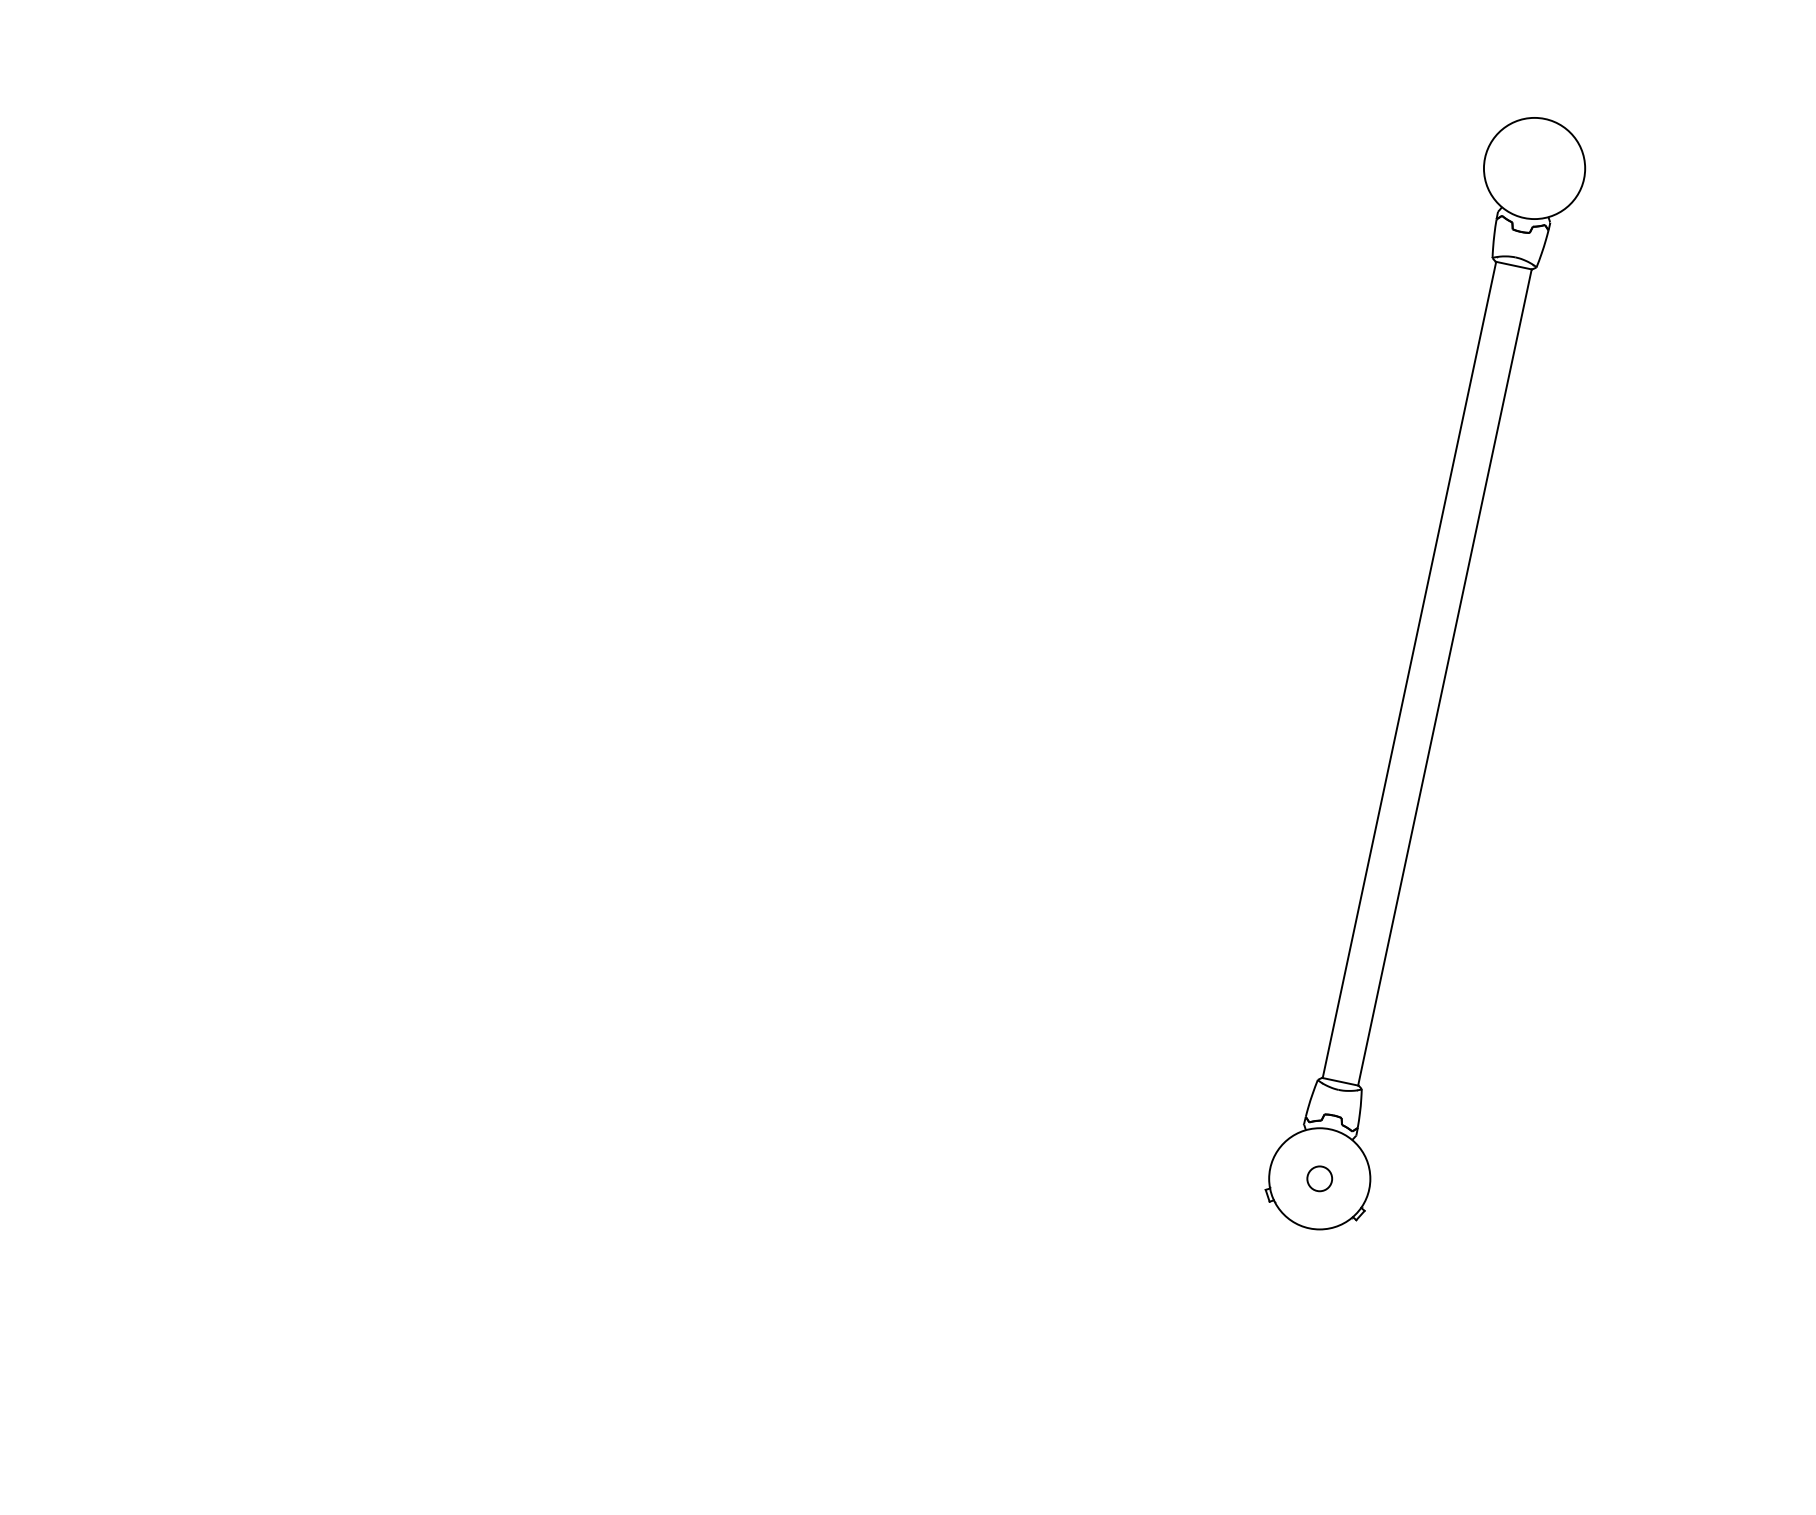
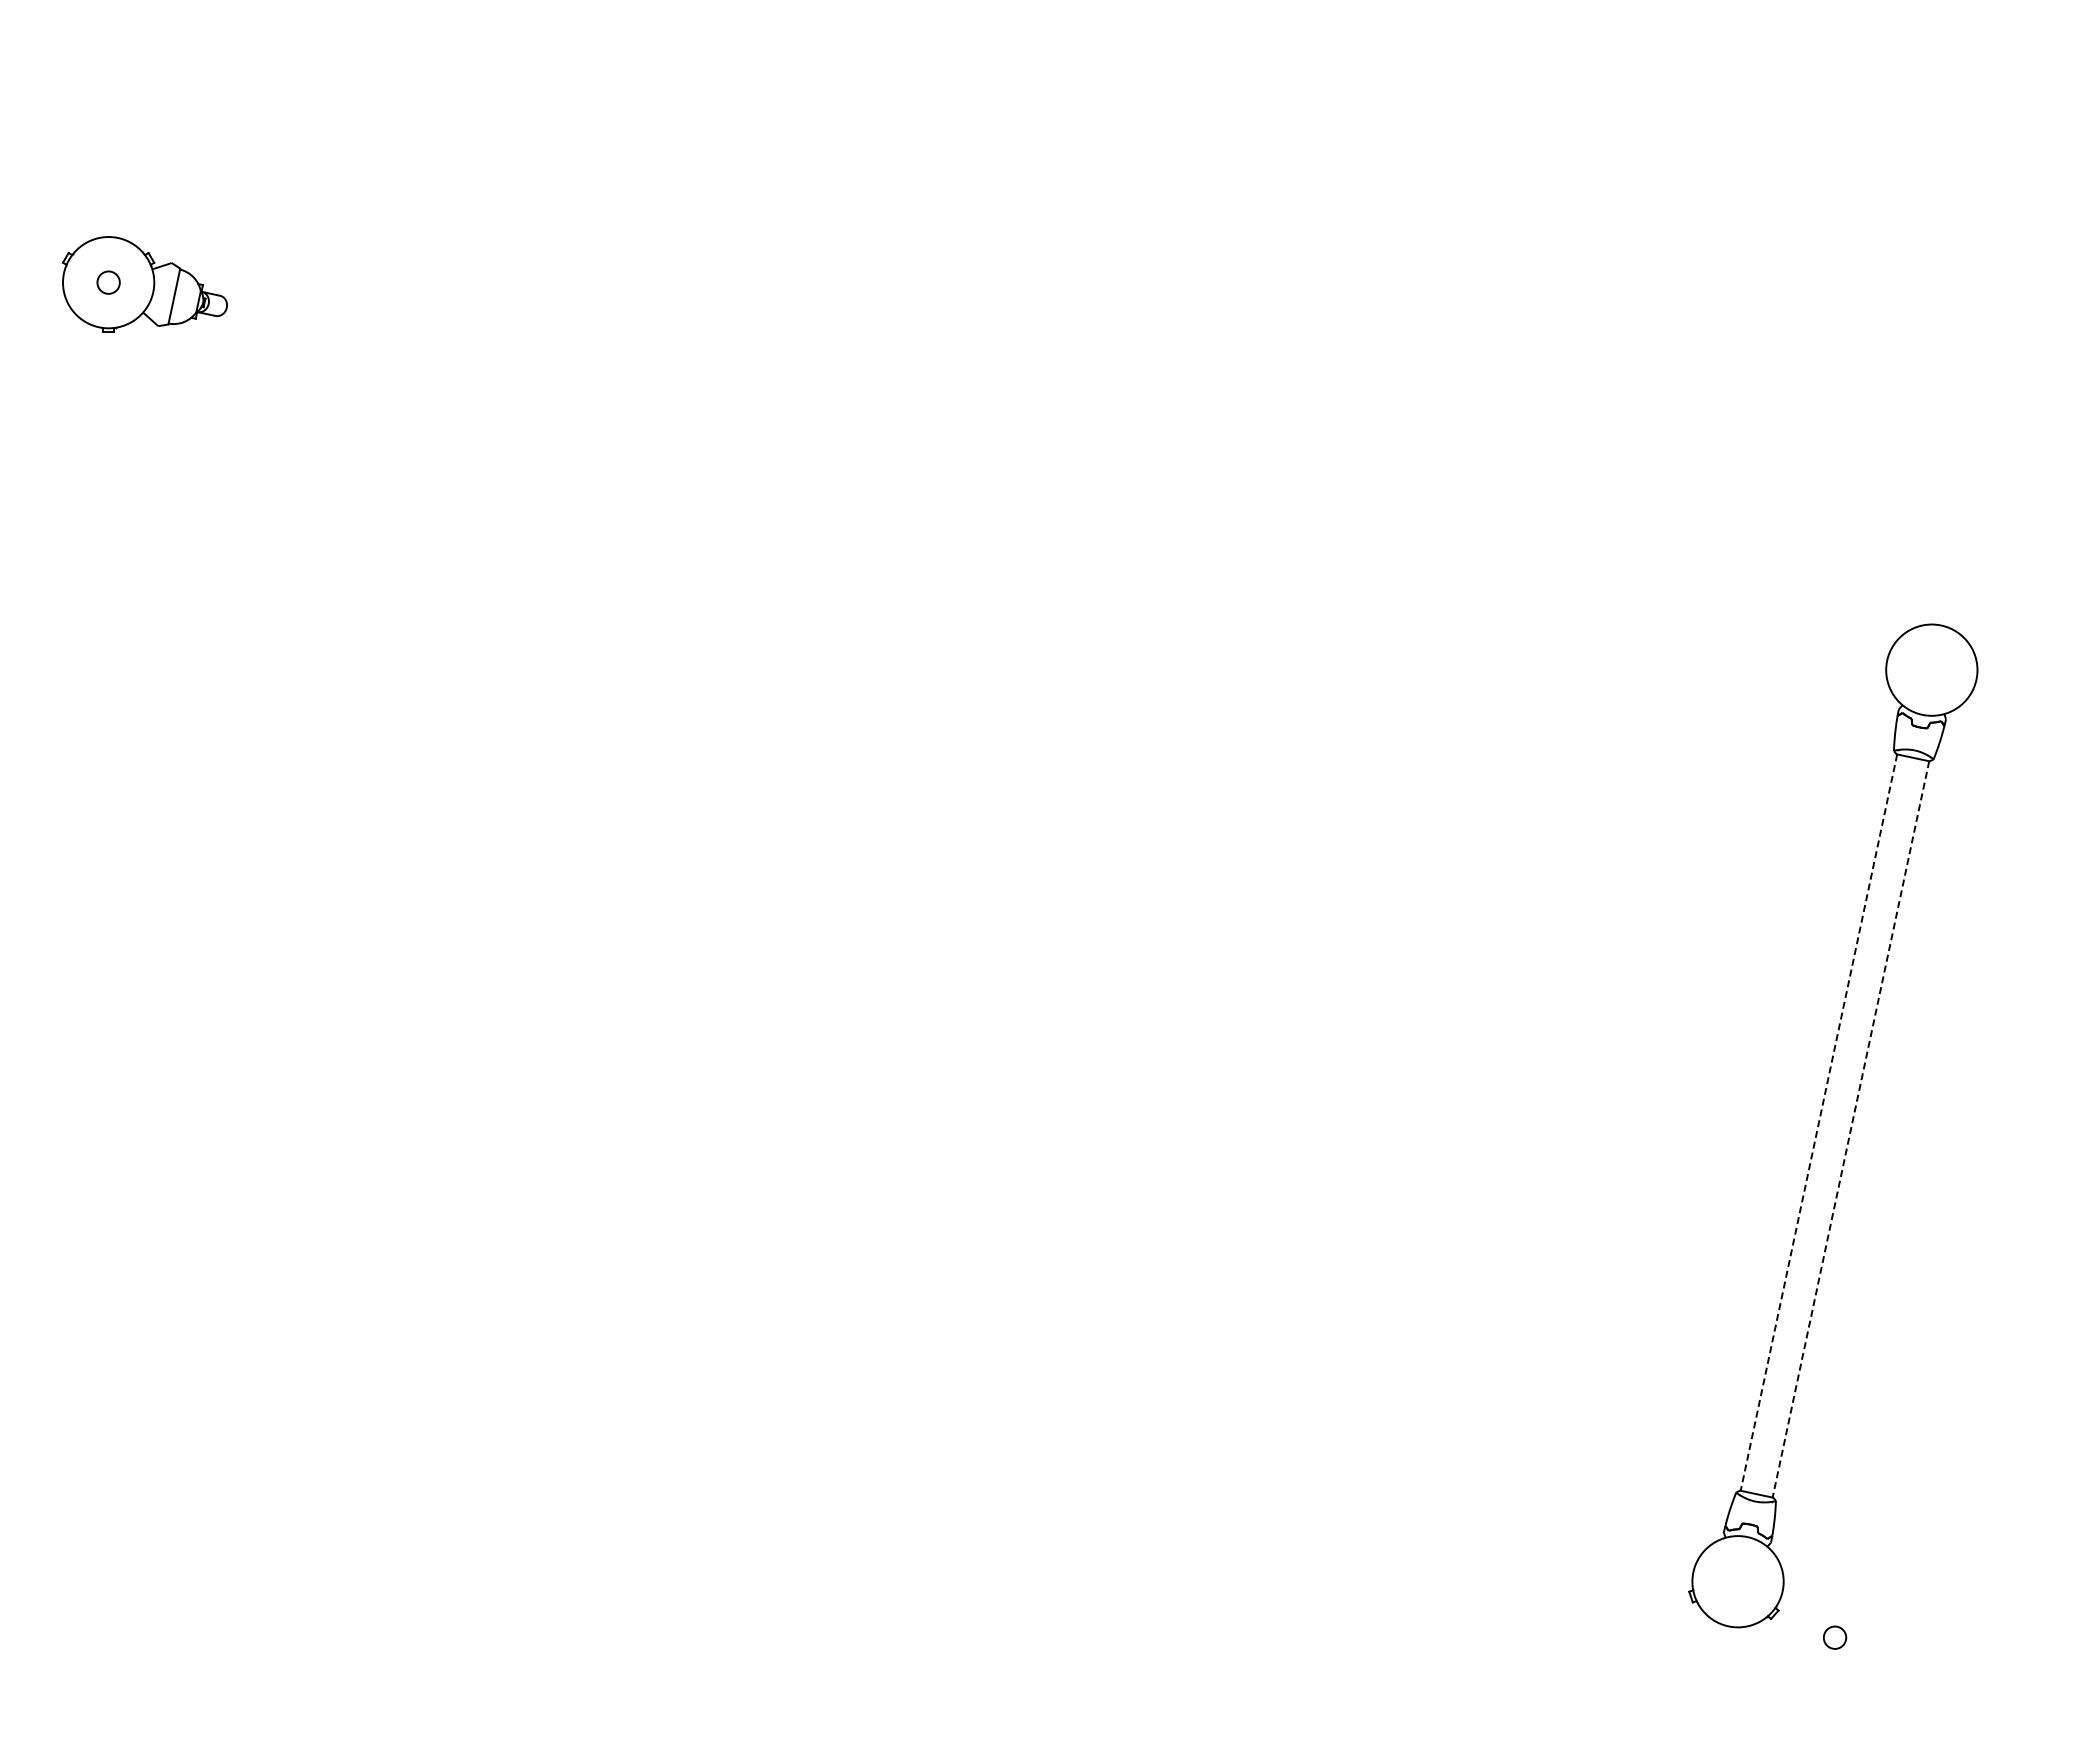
line: (1408, 670) -> (1818, 1123), solid -> dashed
line: (1444, 677) -> (1850, 1129), solid -> dashed
circle: (1320, 1178) -> (1835, 1637), moved

